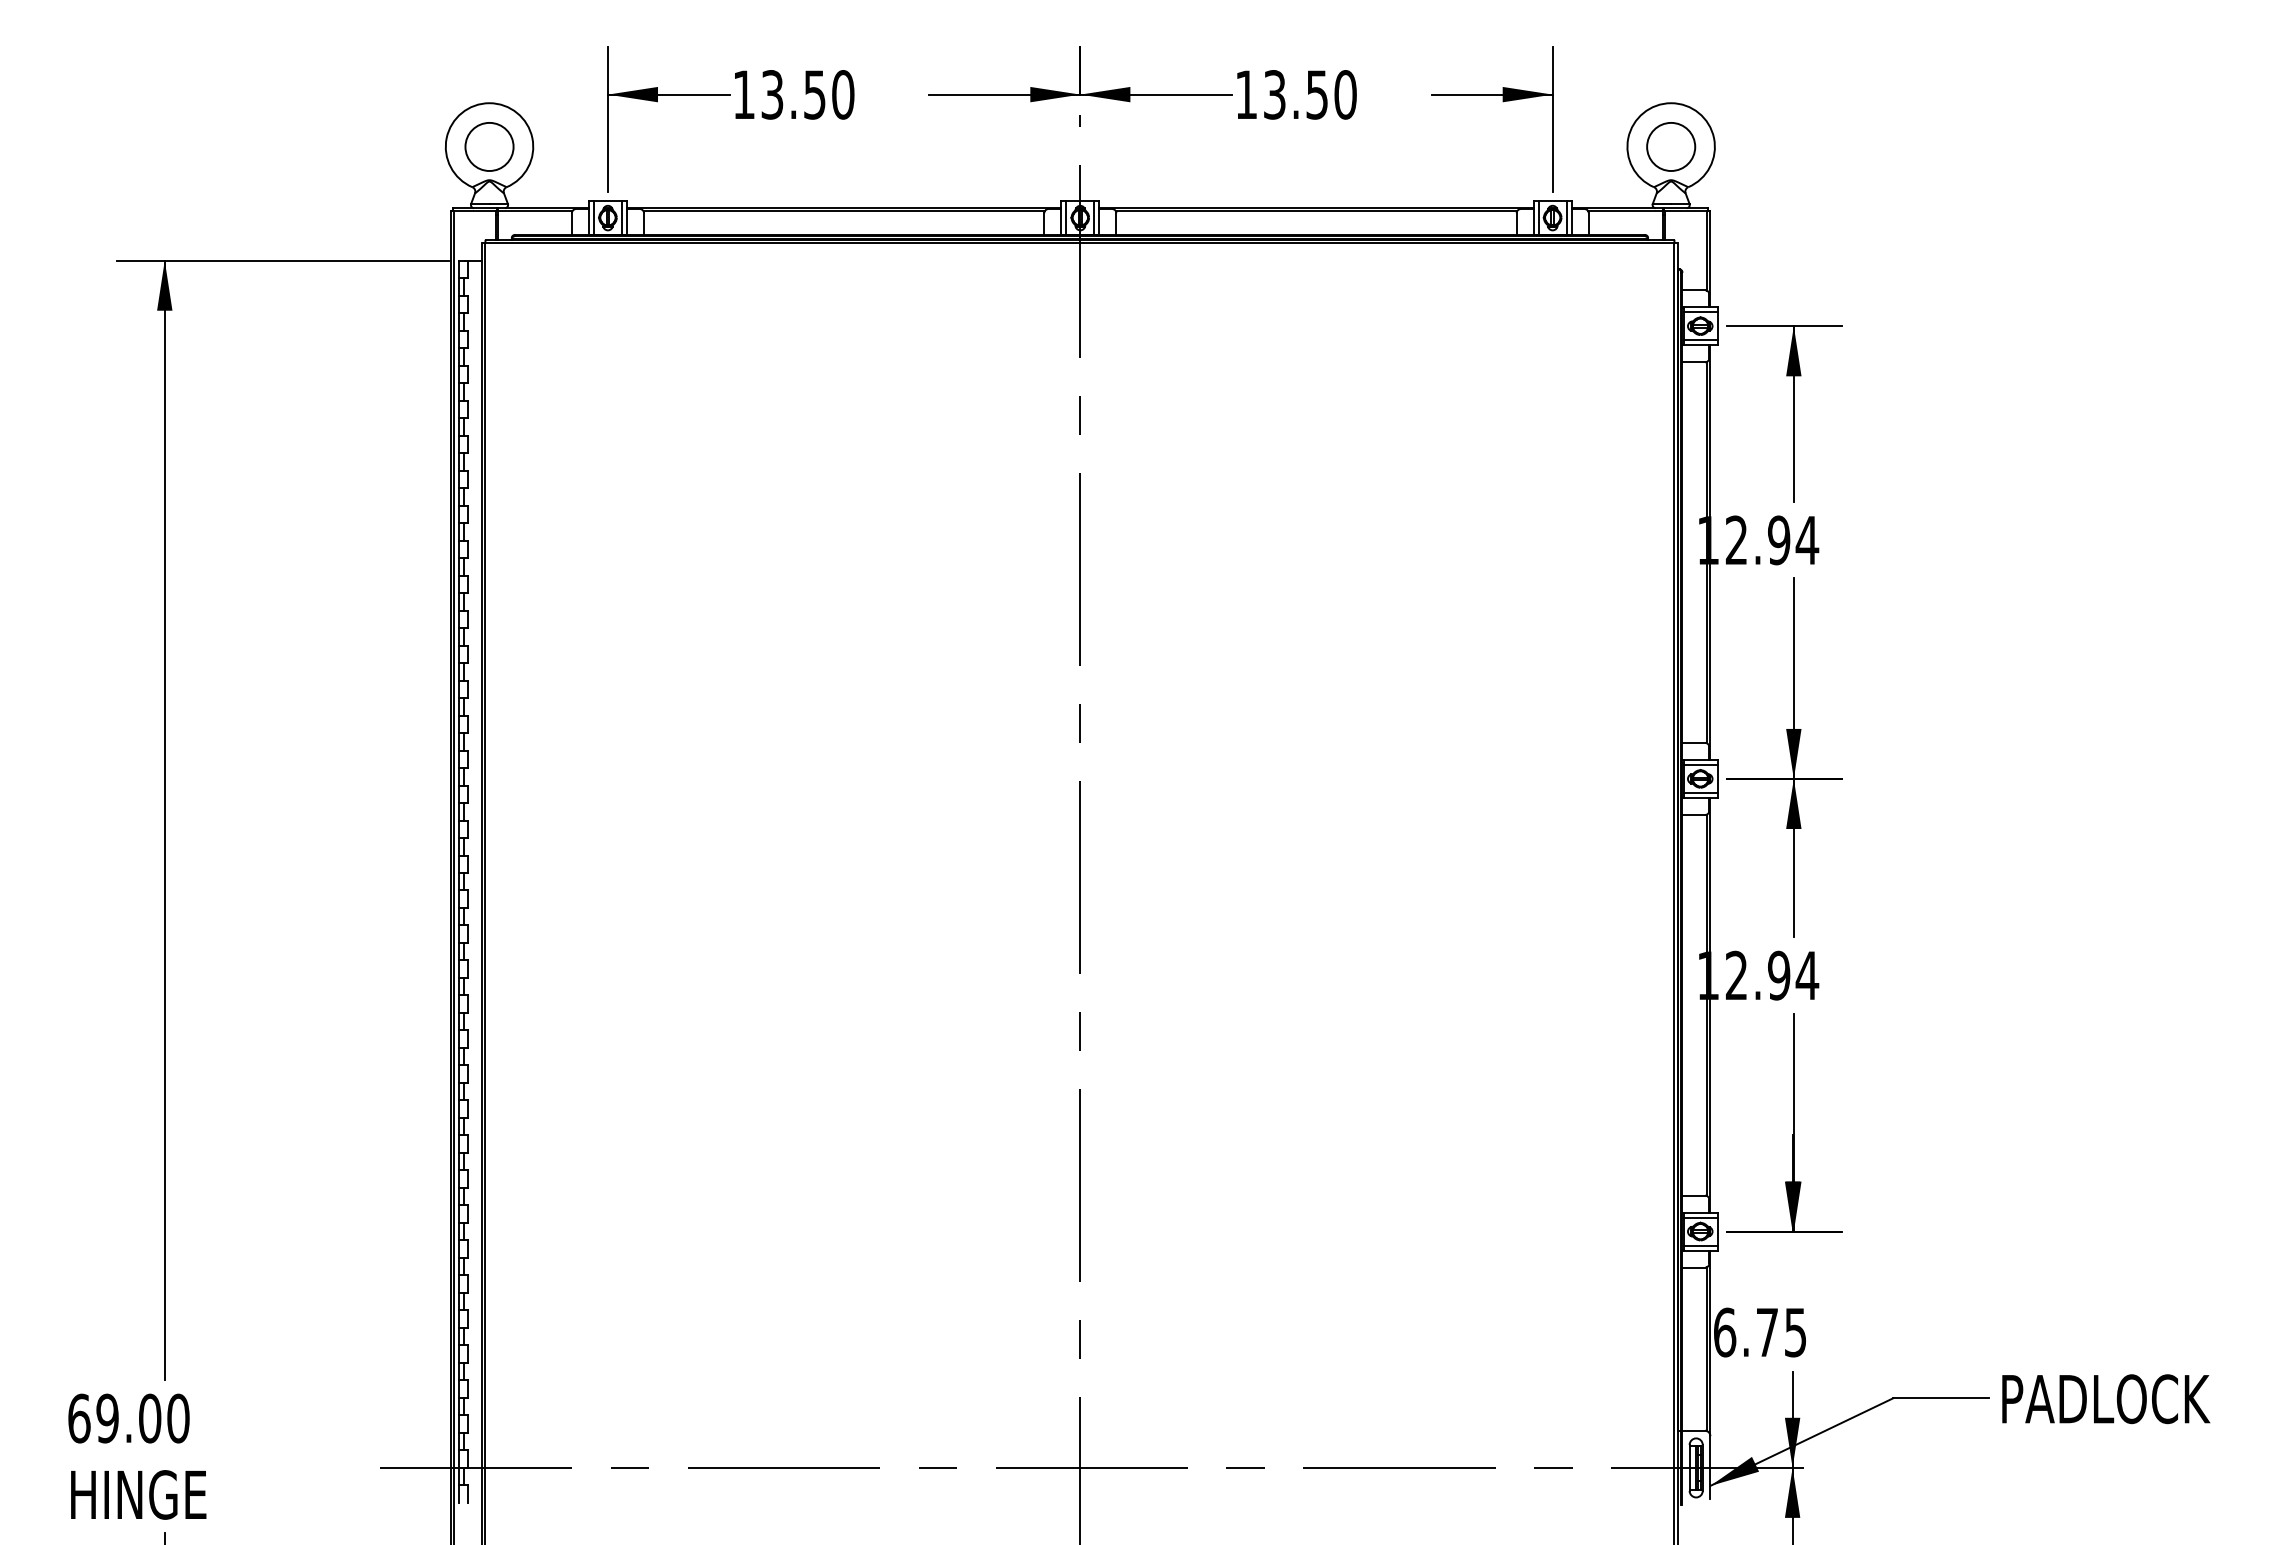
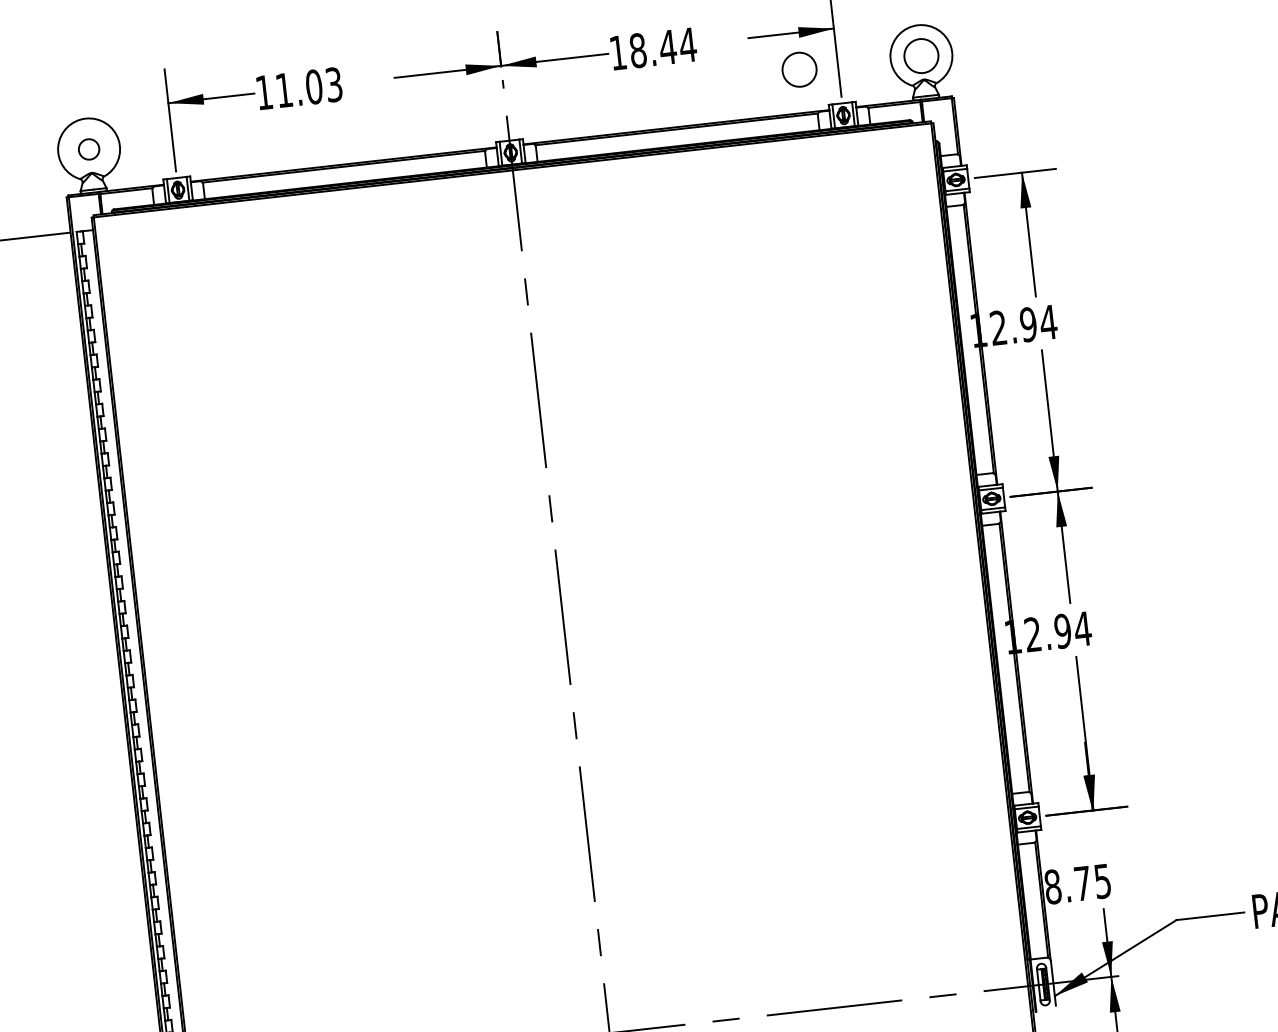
text: (807, 94) -> (308, 87), 13.50 -> 11.03
text: (1310, 94) -> (663, 47), 13.50 -> 18.44
circle: (489, 146) -> (89, 149), size x0.6
circle: (1498, 146) -> (799, 69), added
text: (1725, 1332) -> (1053, 886), 6.75 -> 8.75

